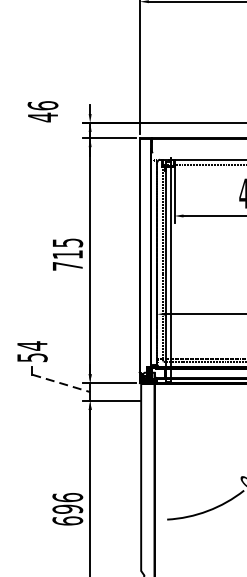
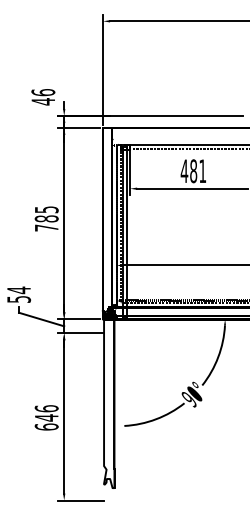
text: (43, 112) -> (43, 97), moved
text: (67, 254) -> (46, 218), 715 -> 785
line: (61, 383) -> (41, 319), dashed -> solid
text: (67, 508) -> (46, 417), 696 -> 646

